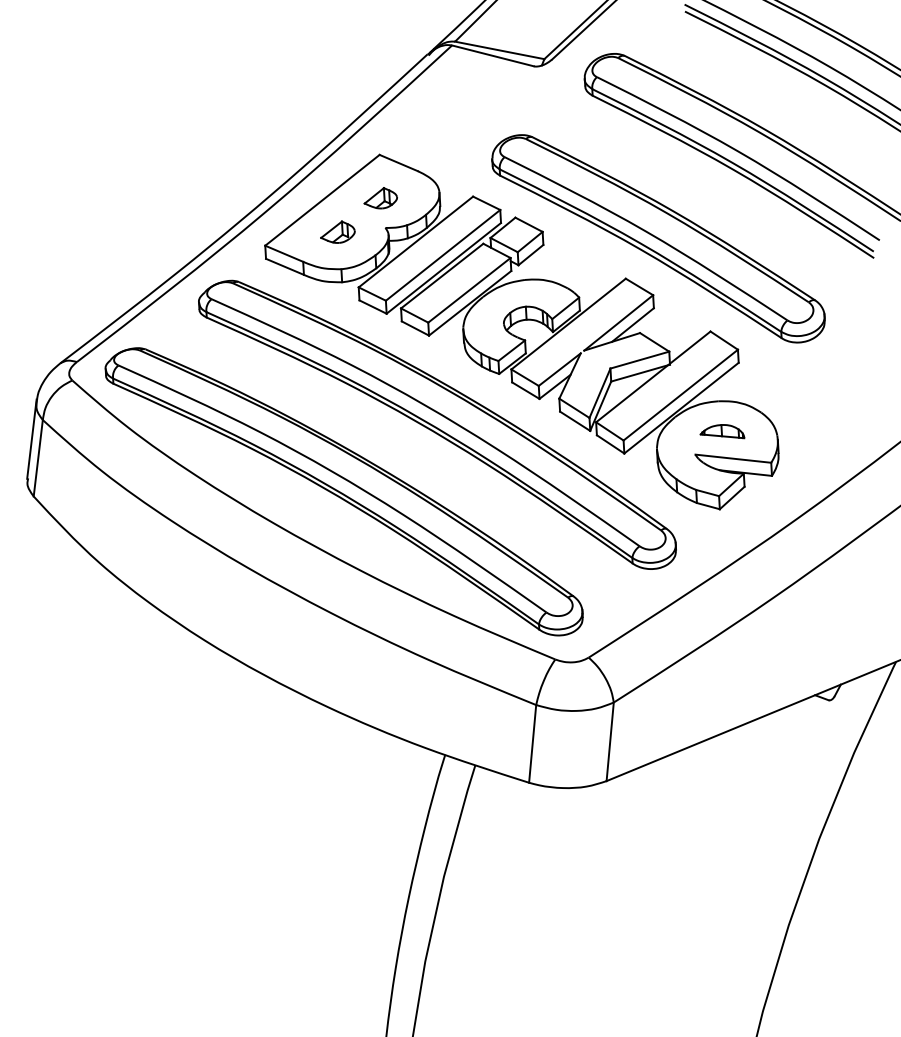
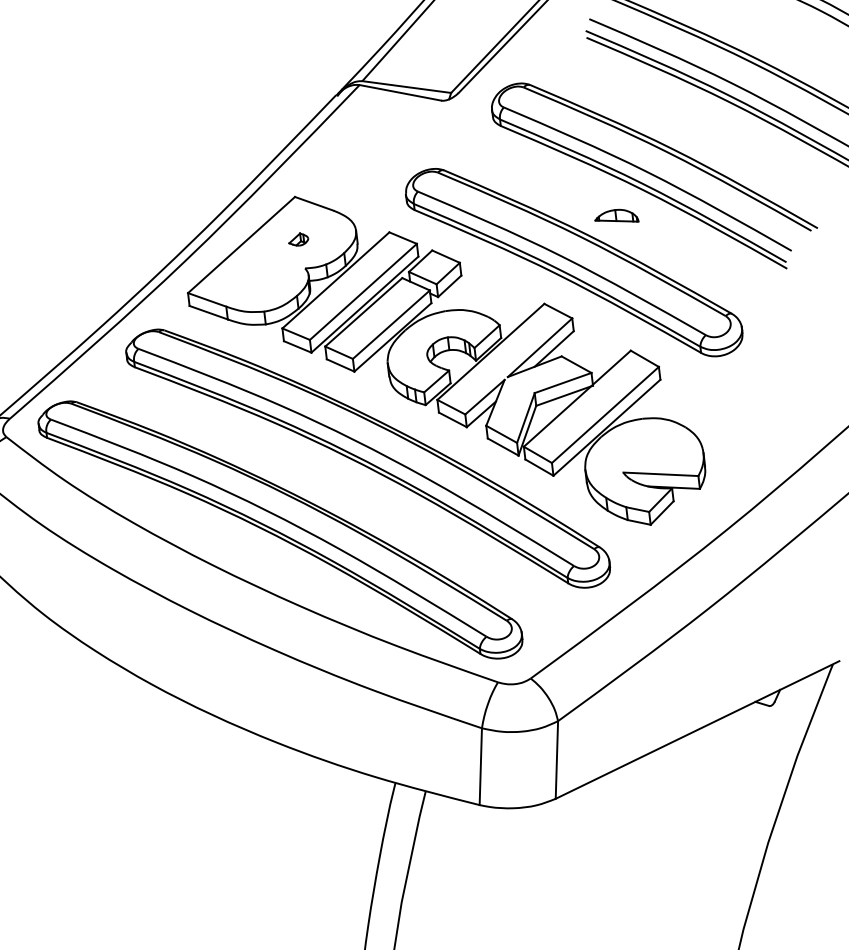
part: (380, 198) -> (298, 239), size x0.6
part: (337, 231) -> (258, 274), removed
part: (722, 431) -> (616, 216), moved

